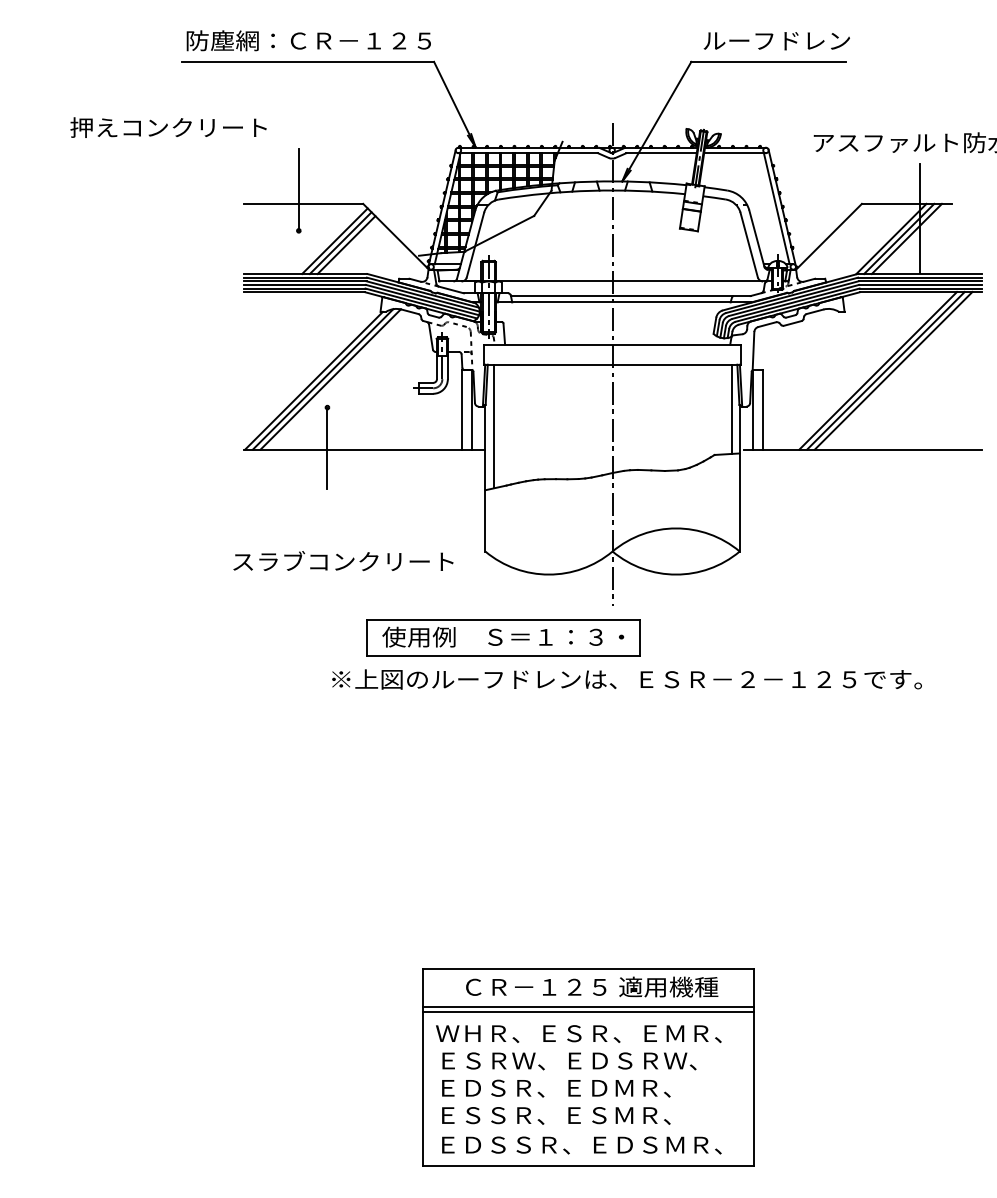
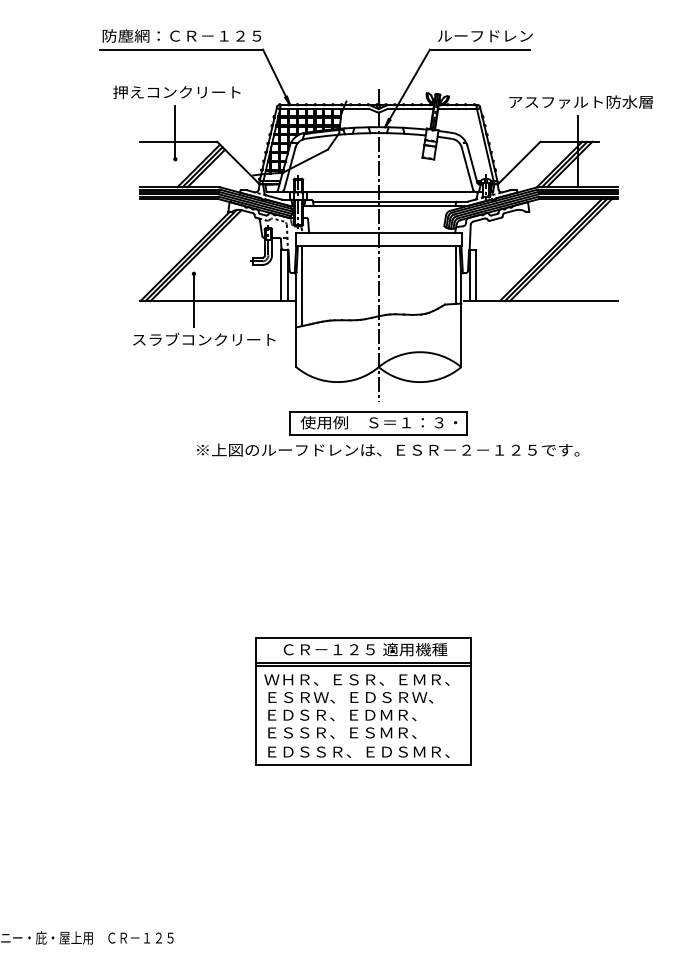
text: (167, 126) -> (176, 91), moved
text: (343, 561) -> (204, 339), moved
part: (502, 638) -> (378, 423), moved

